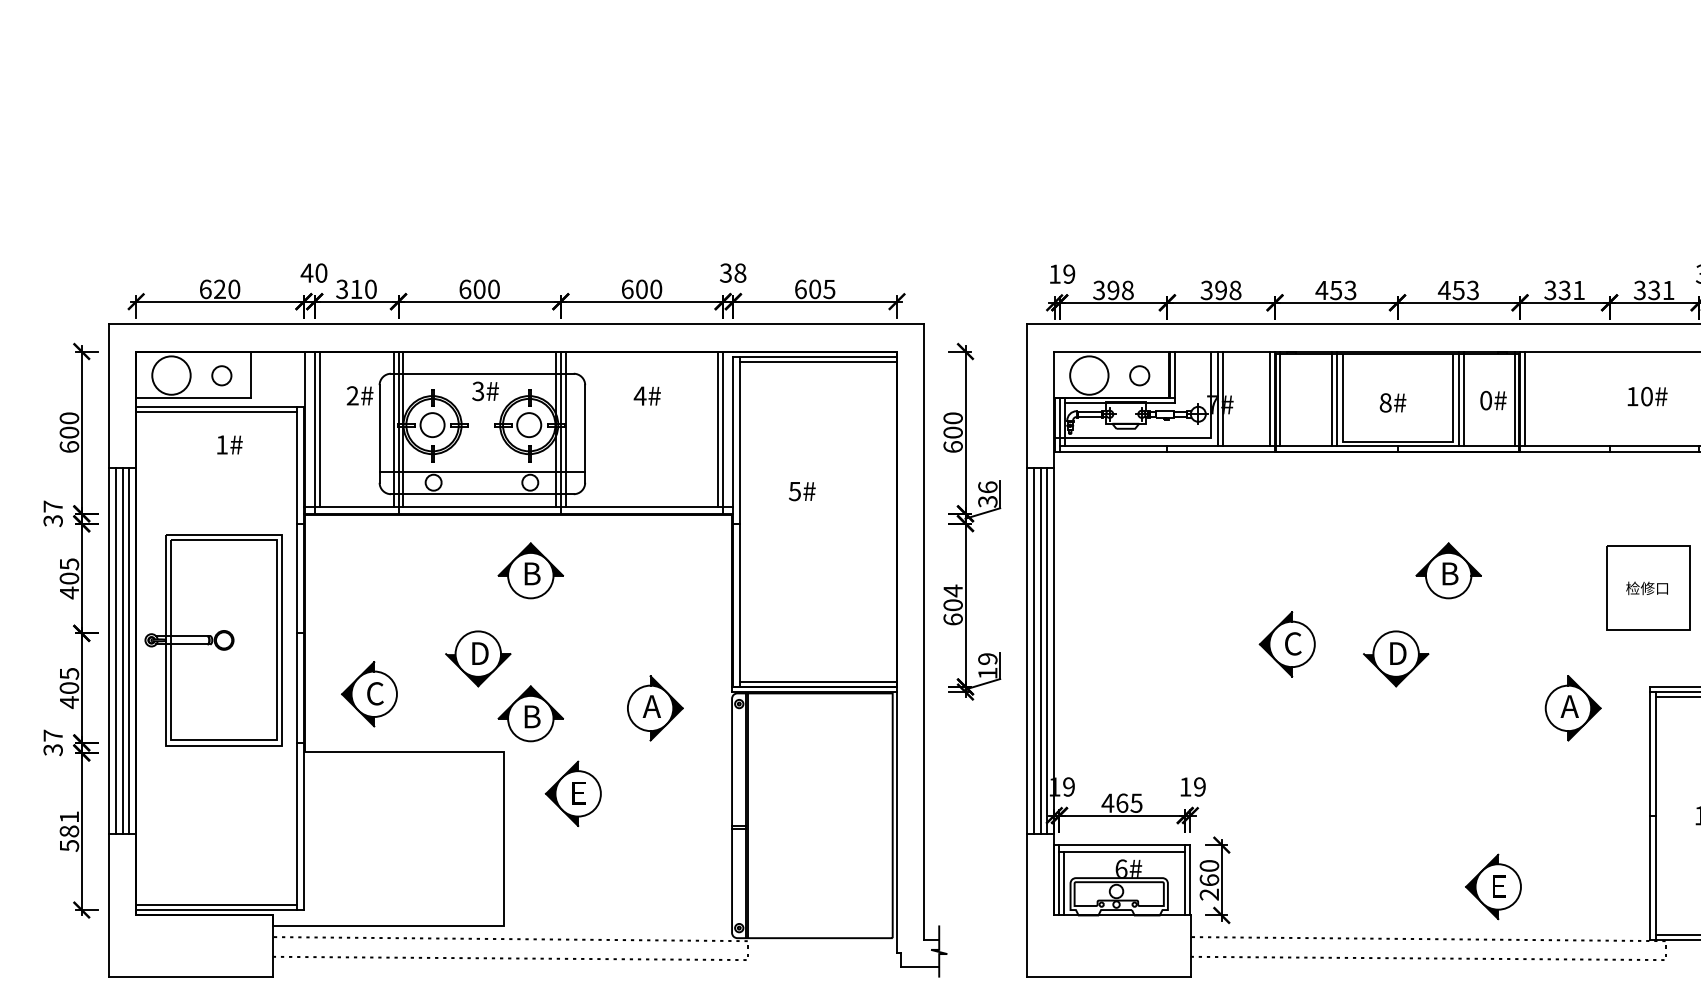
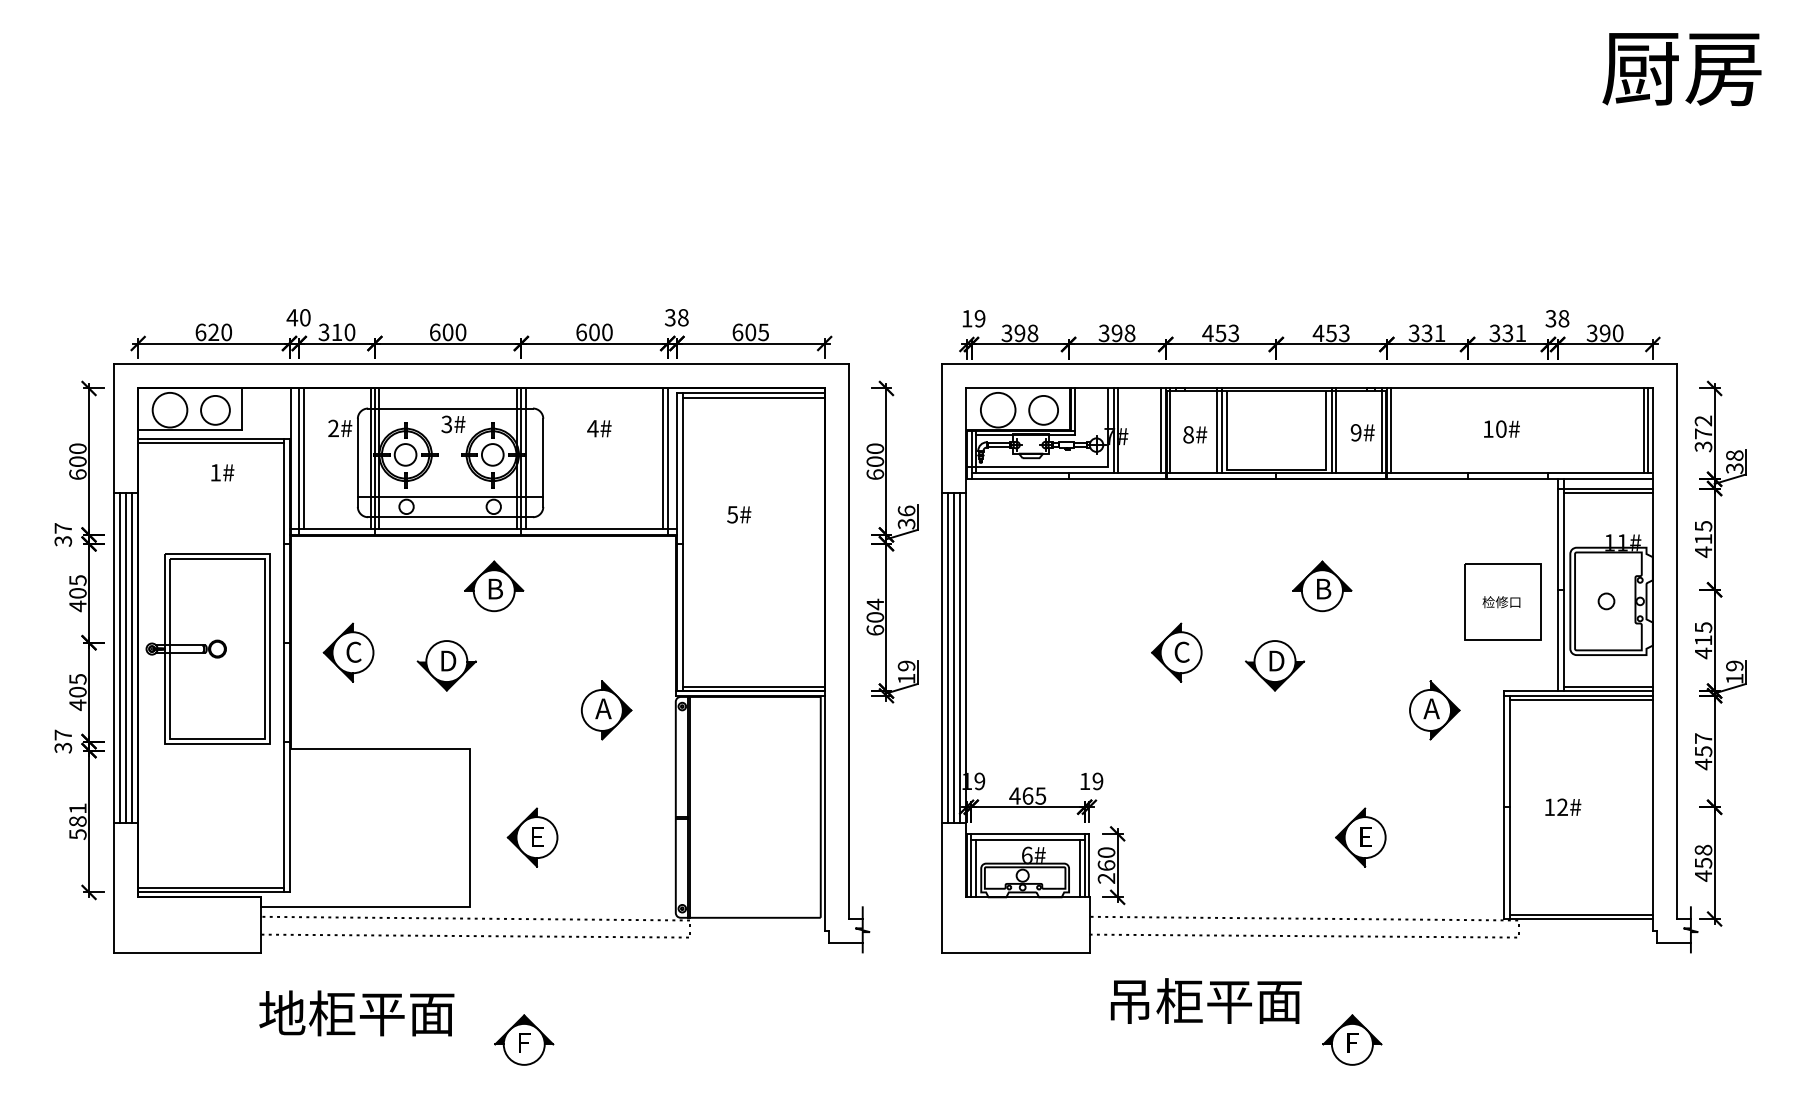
circle: (221, 374) -> (215, 409), size x1.67
circle: (1139, 374) -> (1043, 409), size x1.67
text: (1485, 400) -> (1355, 432), 0# -> 9#
text: (1393, 402) -> (1195, 434), moved
part: (369, 694) -> (348, 652), moved
part: (531, 713) -> (494, 715), removed
part: (573, 793) -> (532, 837), moved
line: (1180, 883) -> (1080, 868), added
part: (1493, 886) -> (1360, 837), moved

